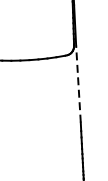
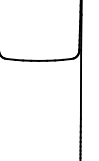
line: (79, 83) -> (81, 84), dashed -> solid

